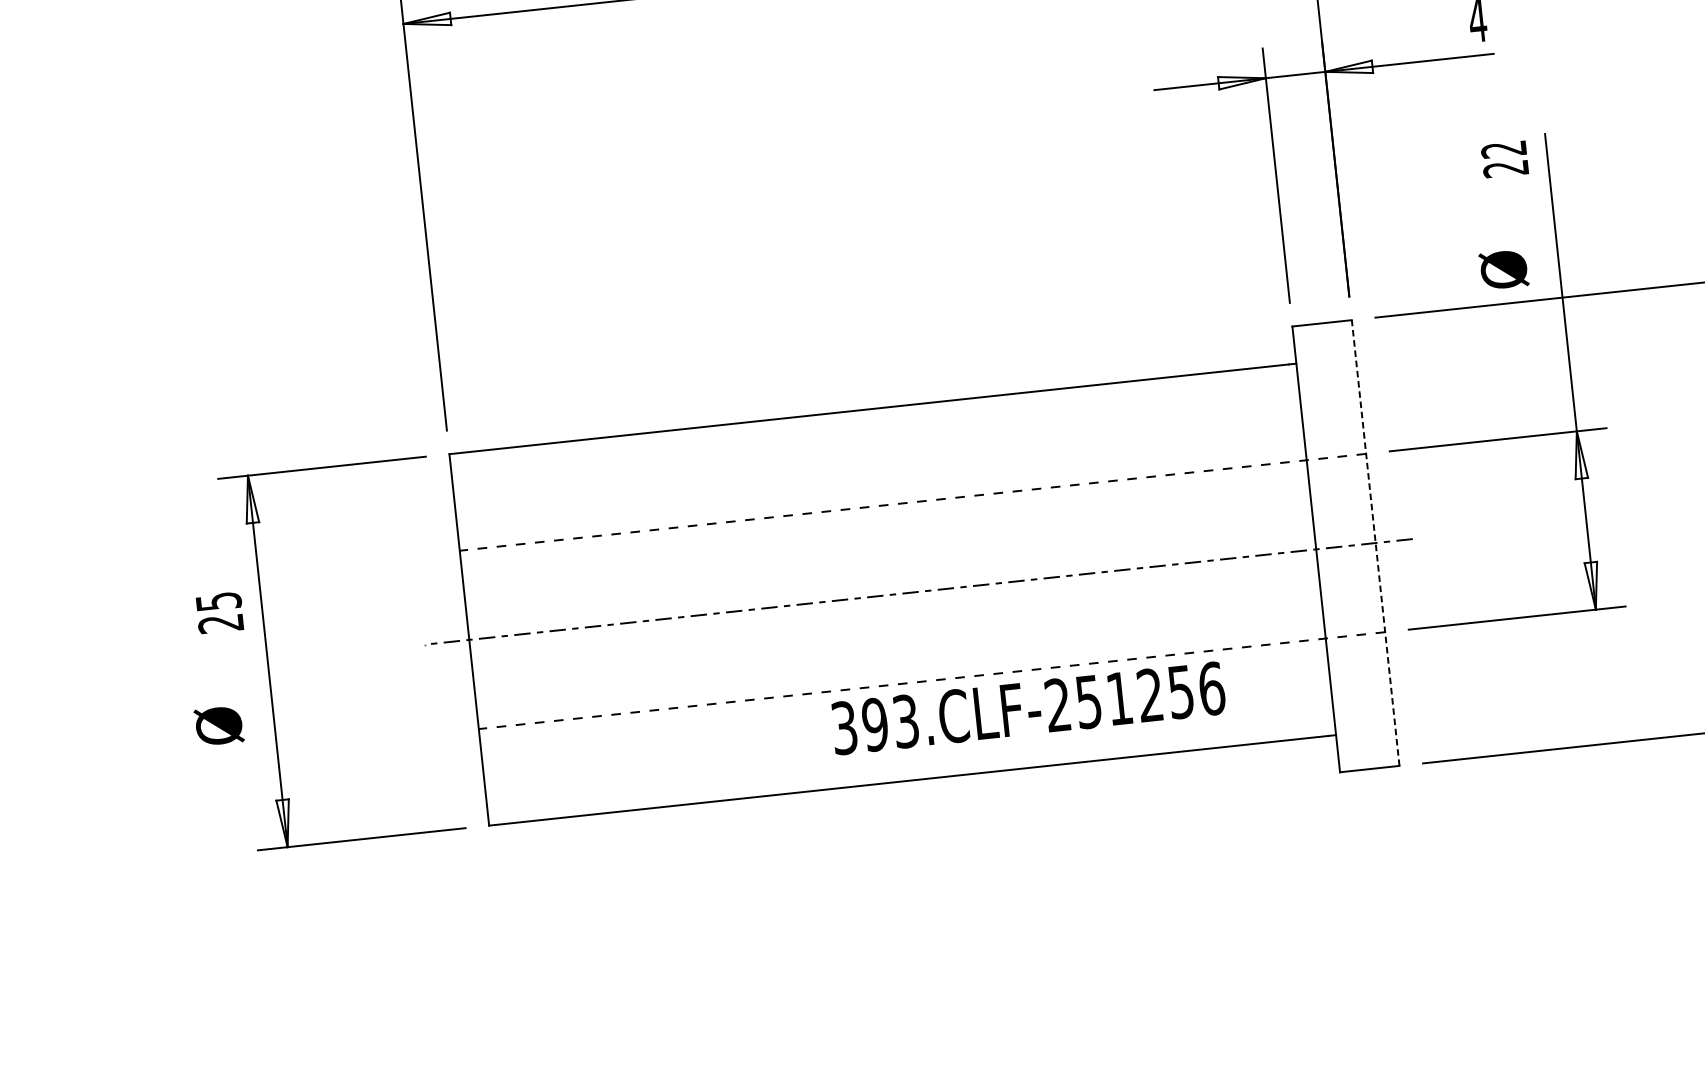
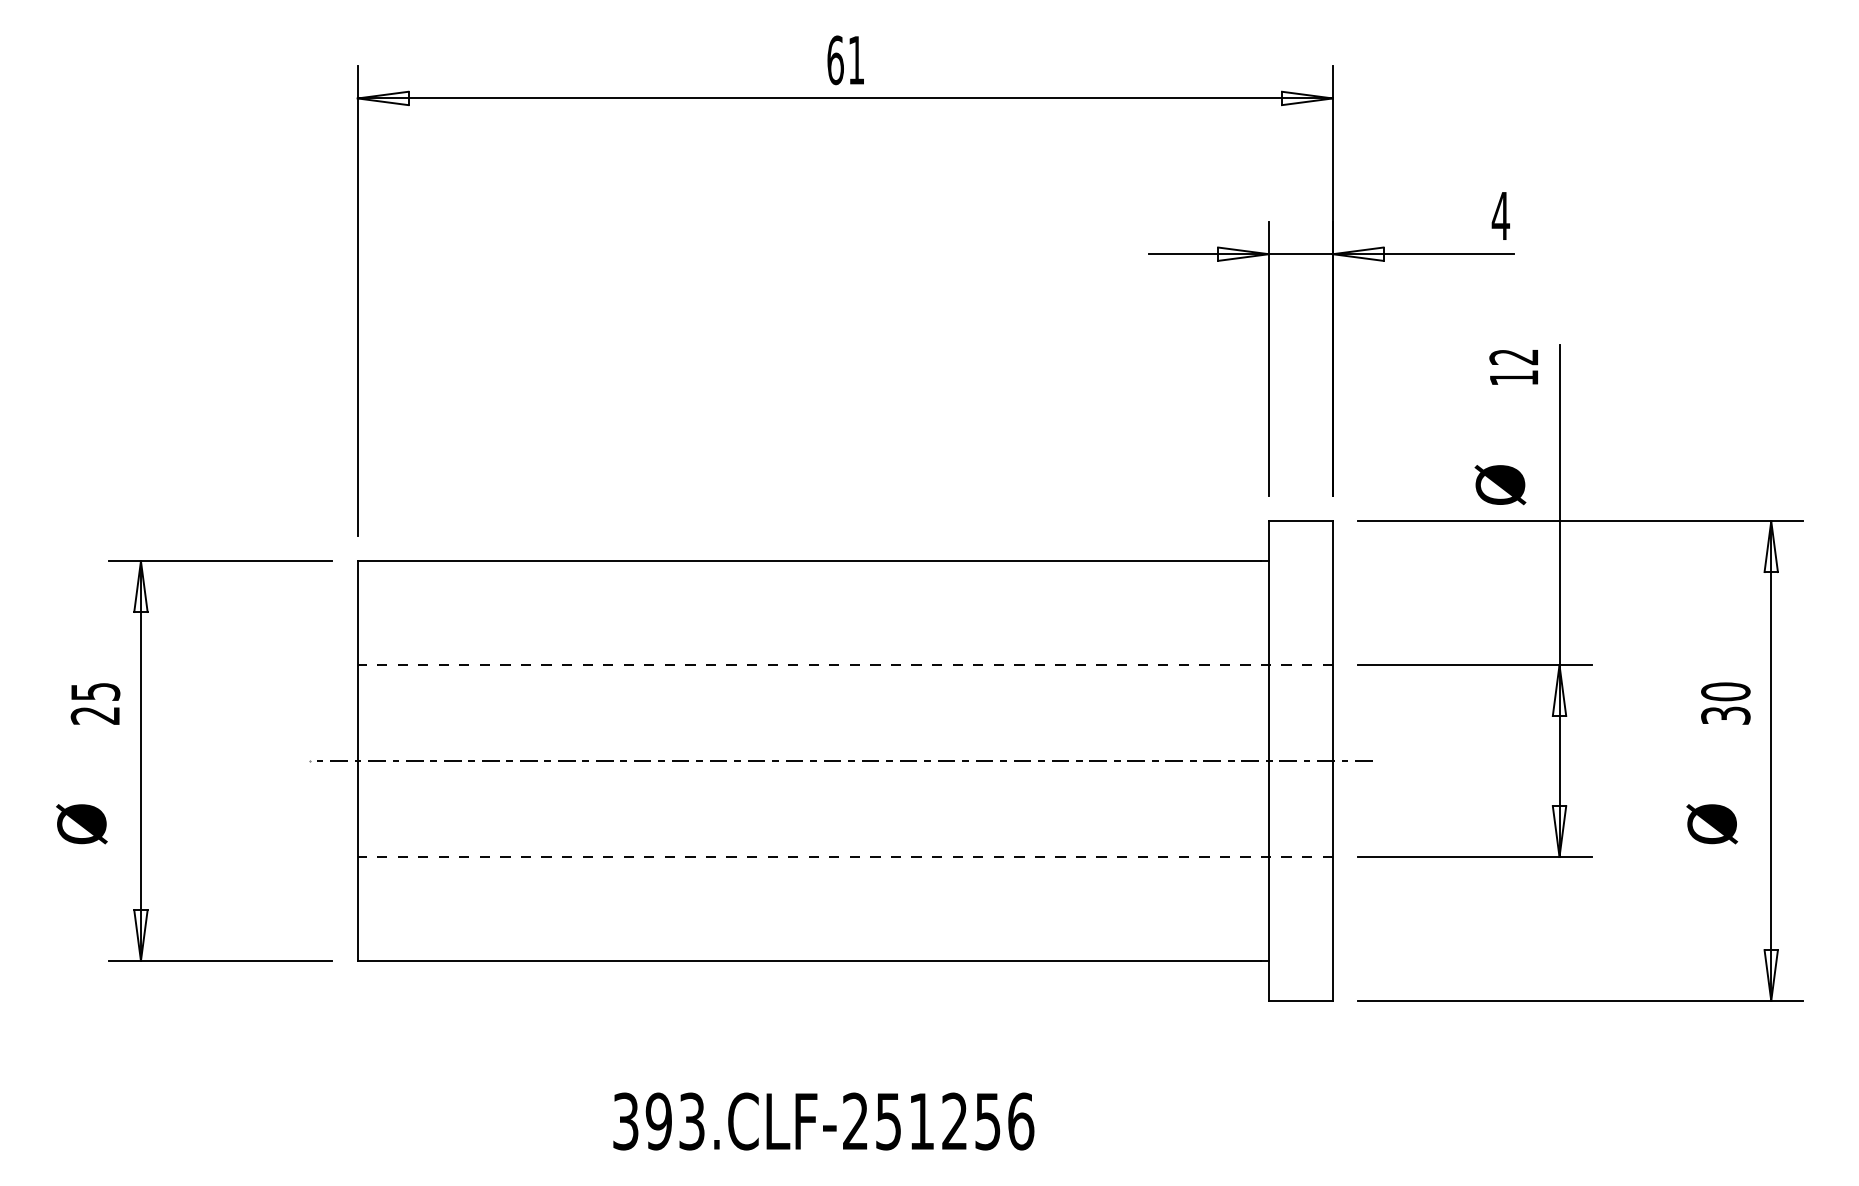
text: (1505, 168) -> (1513, 377), 22 -> 12
line: (1375, 543) -> (1332, 761), dashed -> solid
text: (1028, 708) -> (823, 1121), moved

